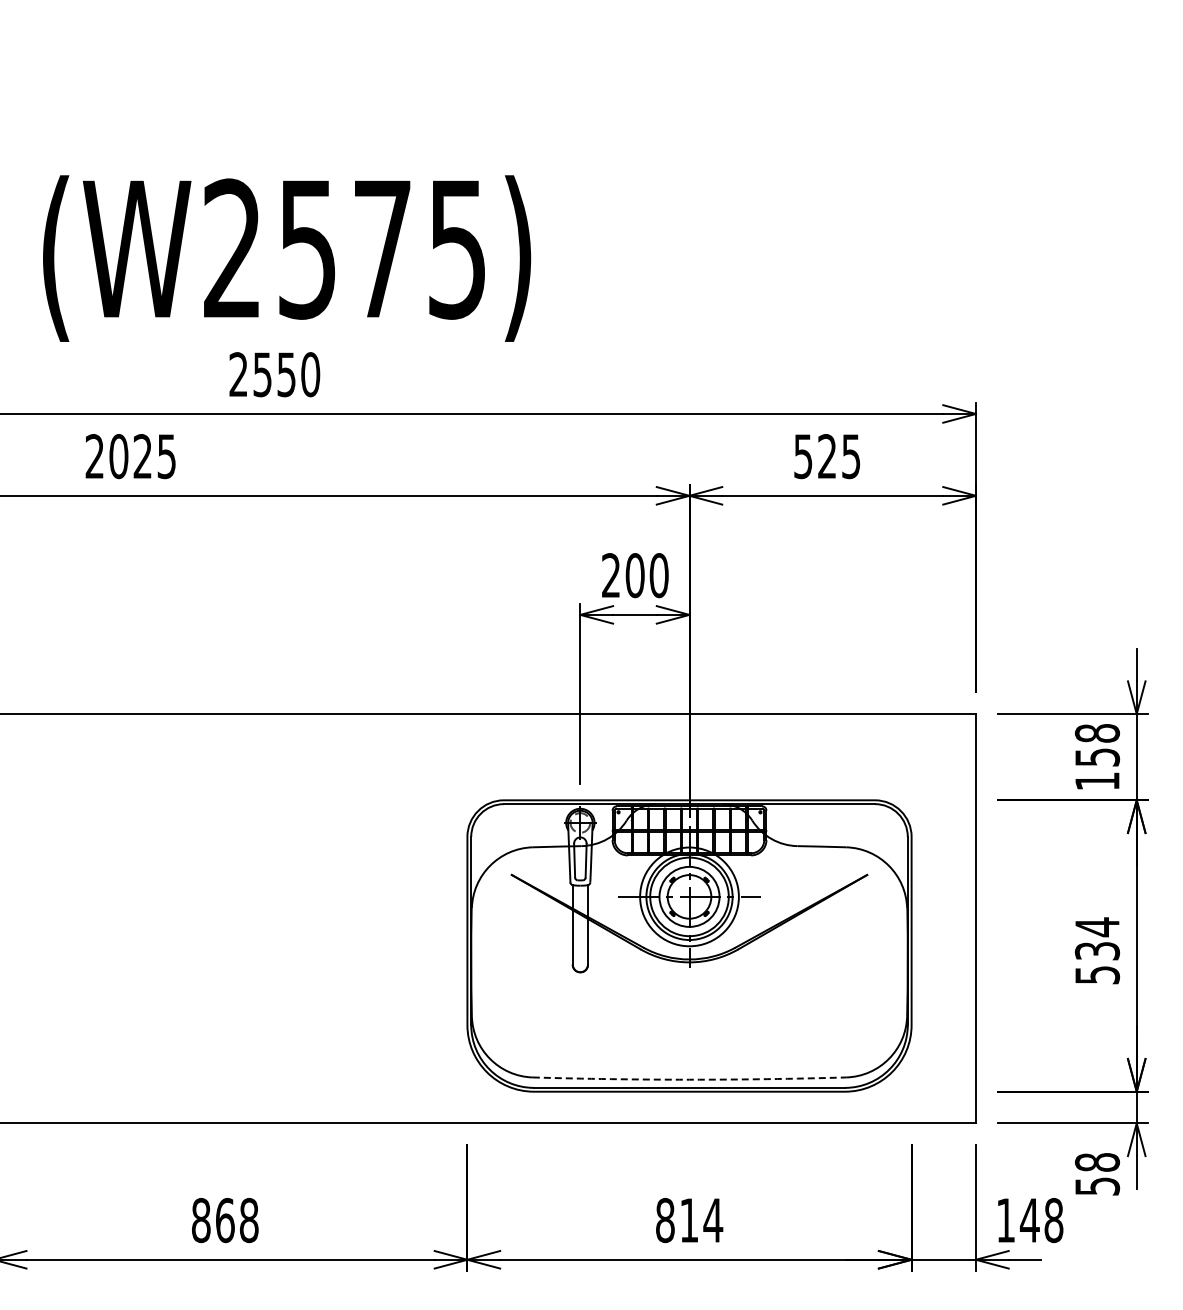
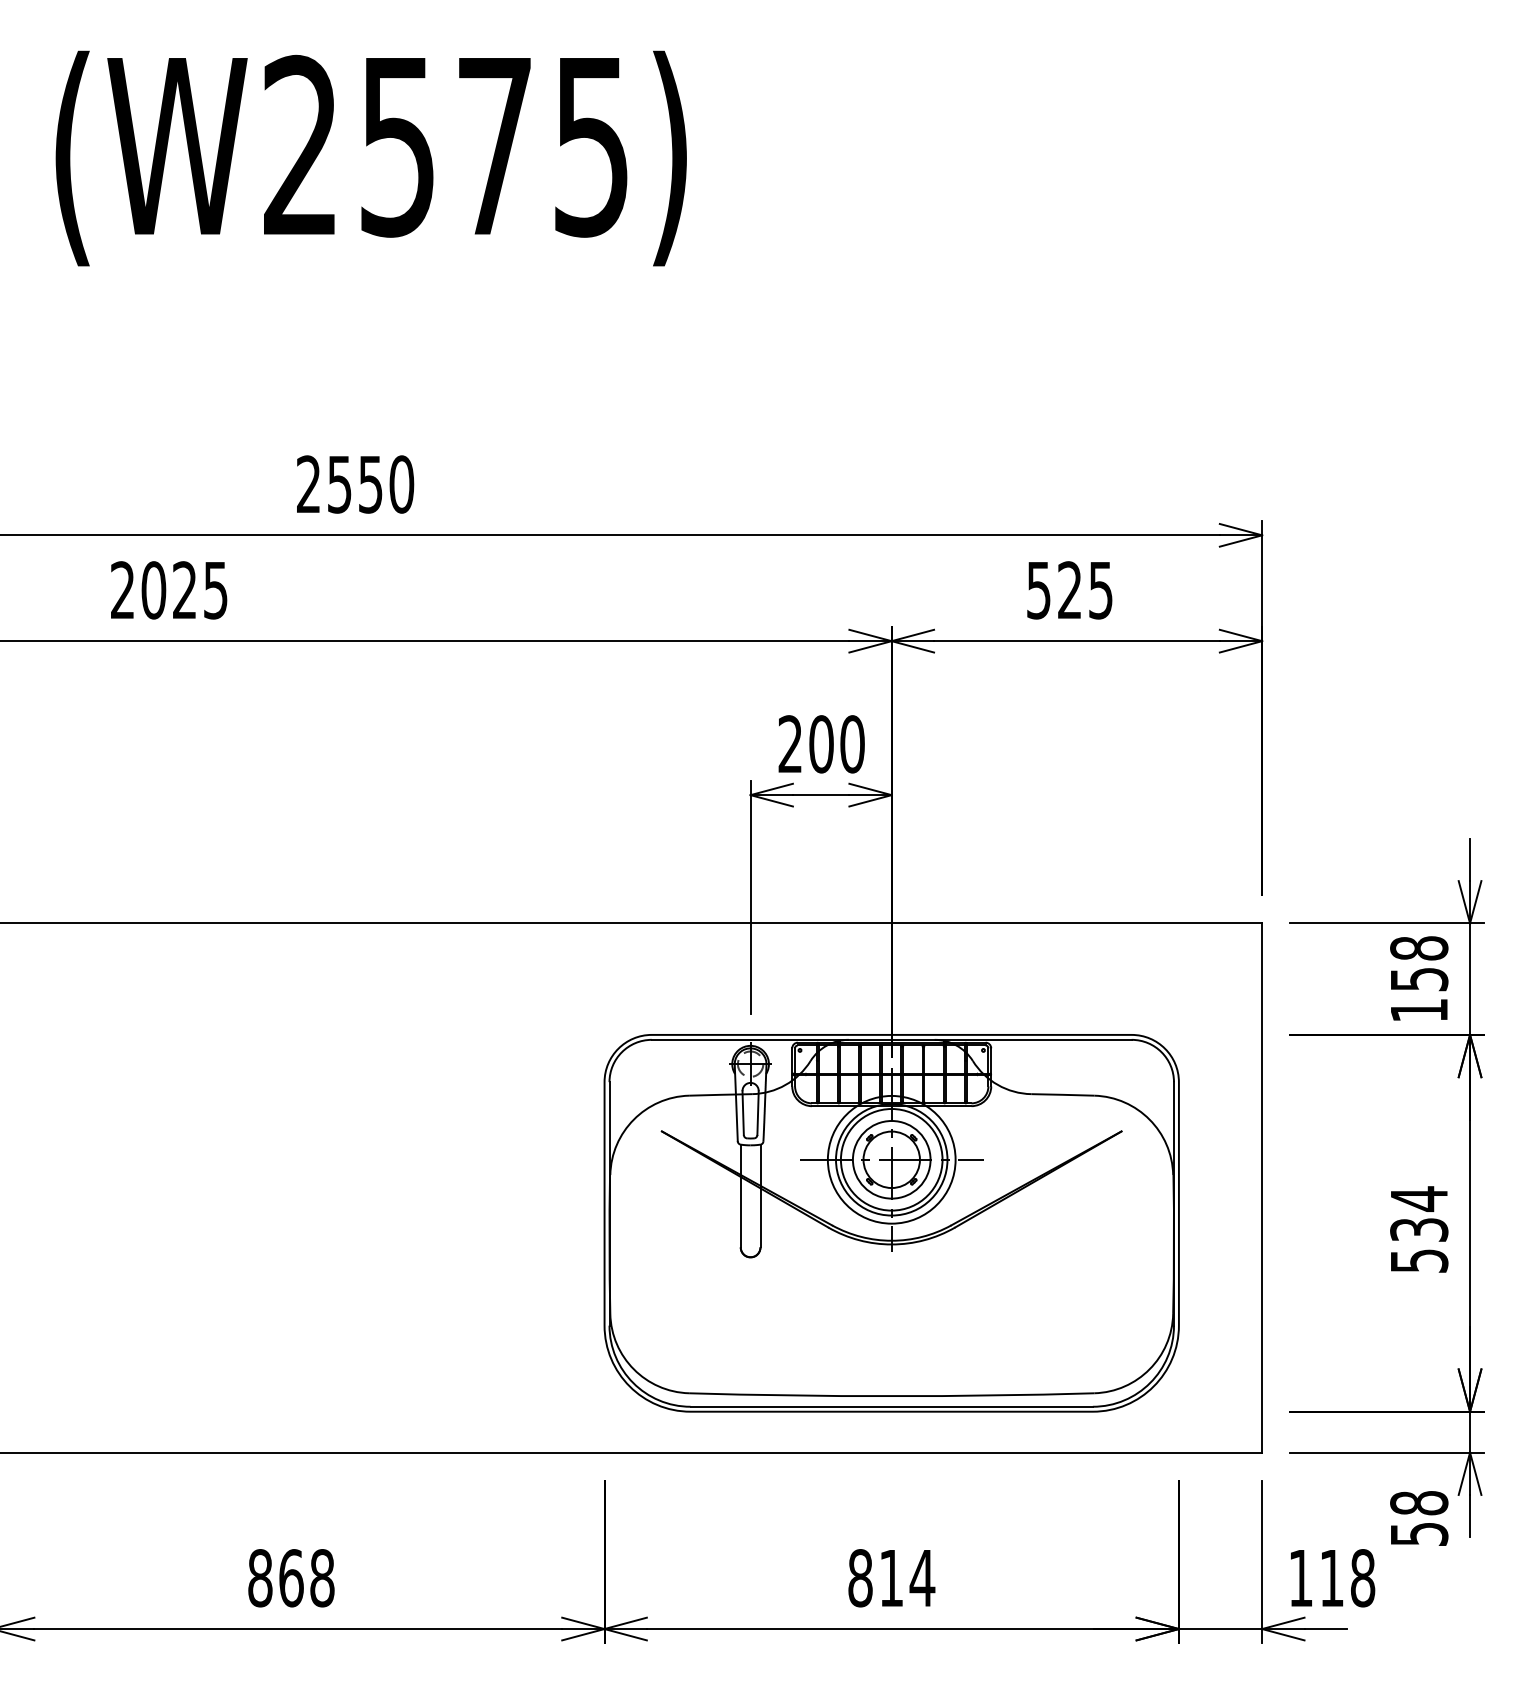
text: (287, 258) -> (371, 158), moved
arc: (689, 1079) -> (891, 1395), dashed -> solid
text: (1029, 1220) -> (1331, 1578), 148 -> 118

